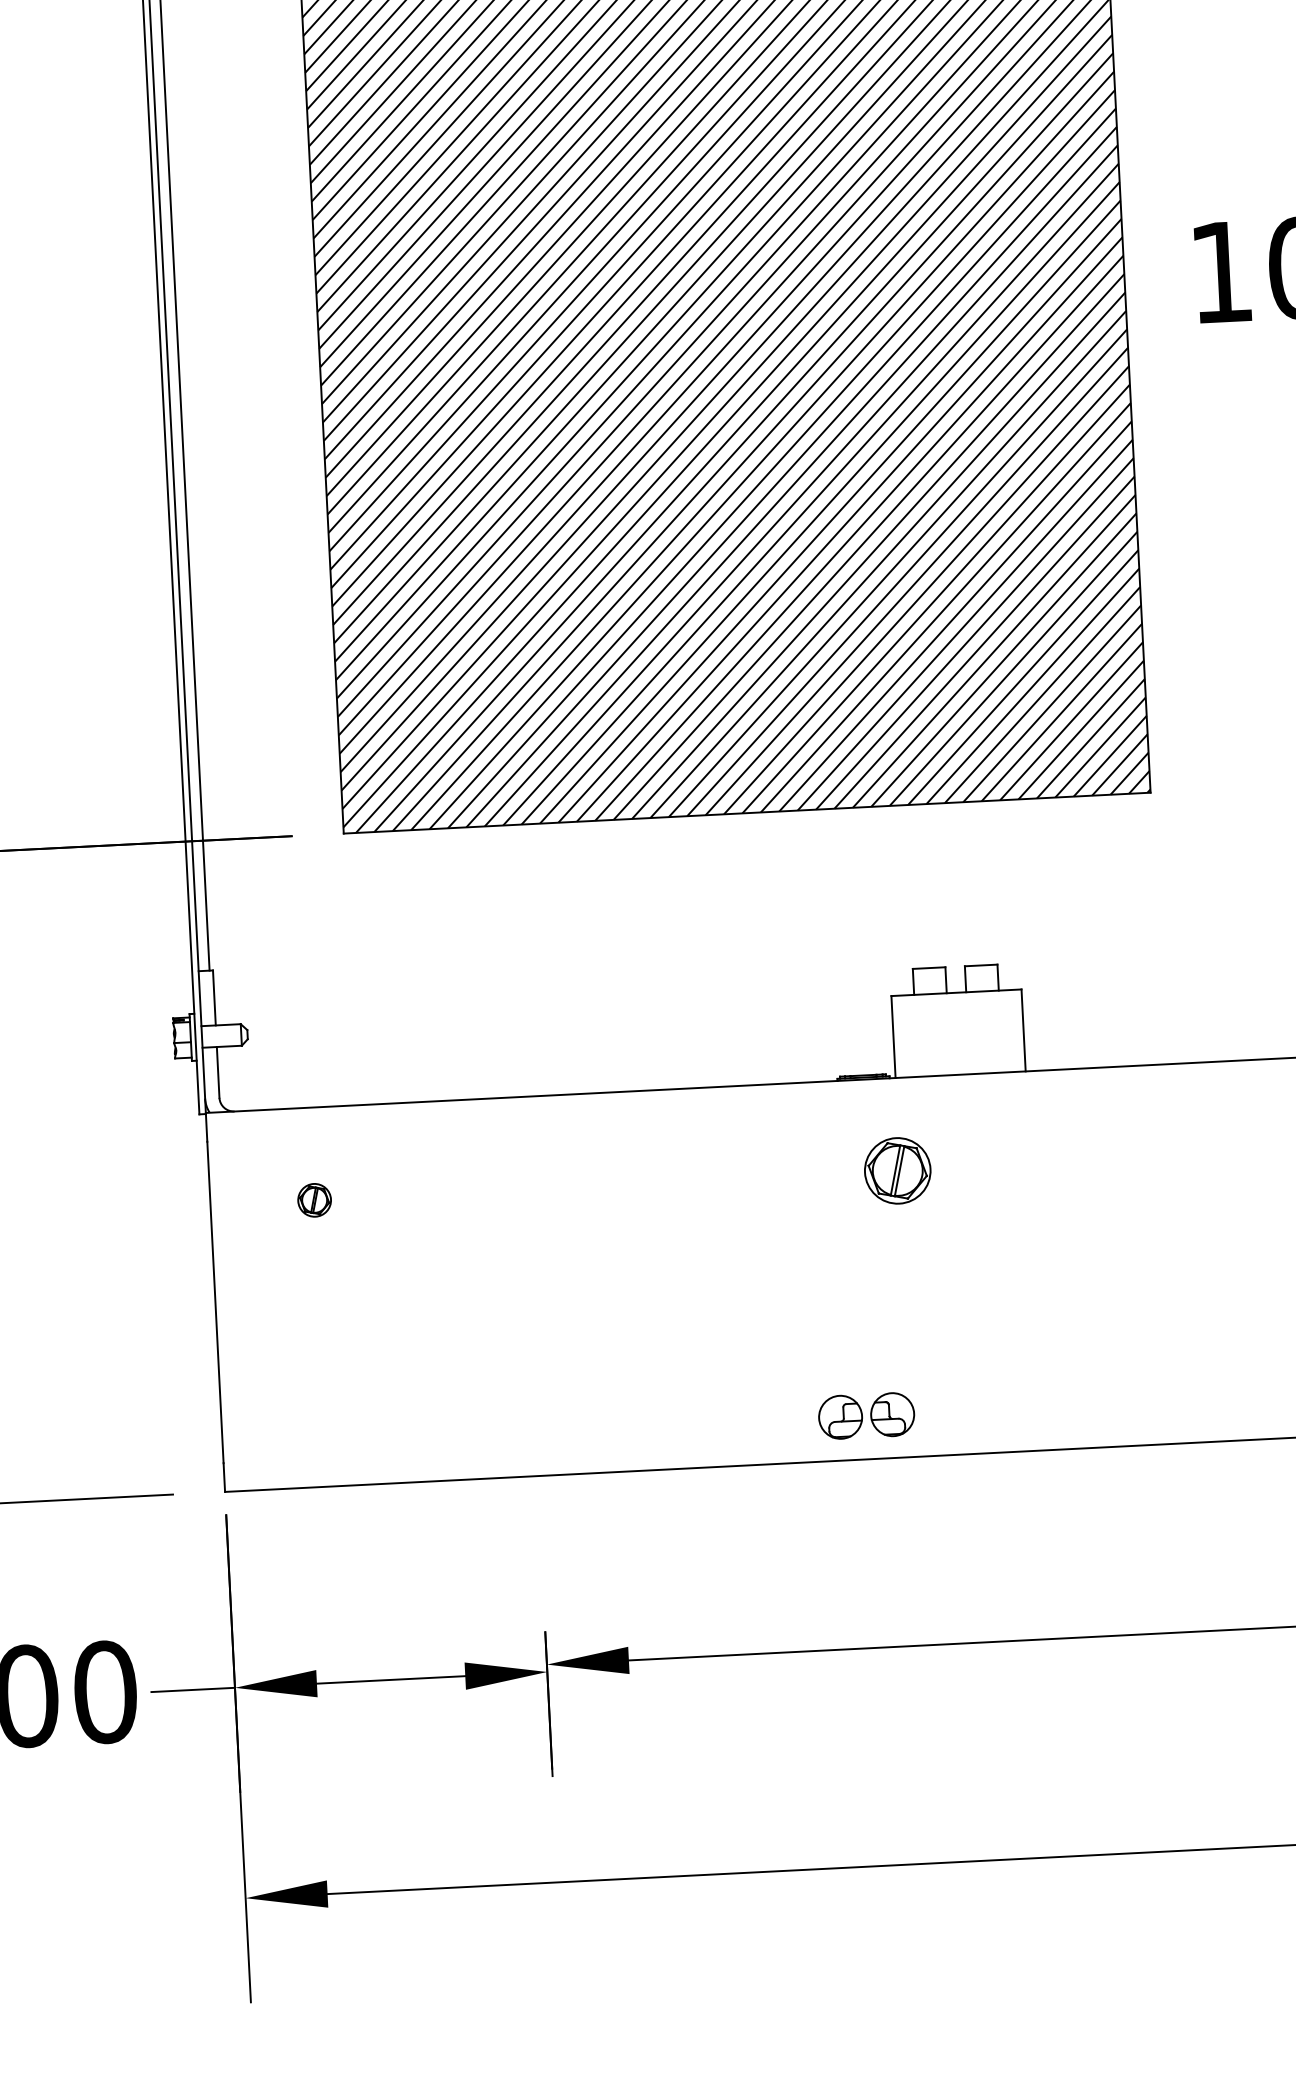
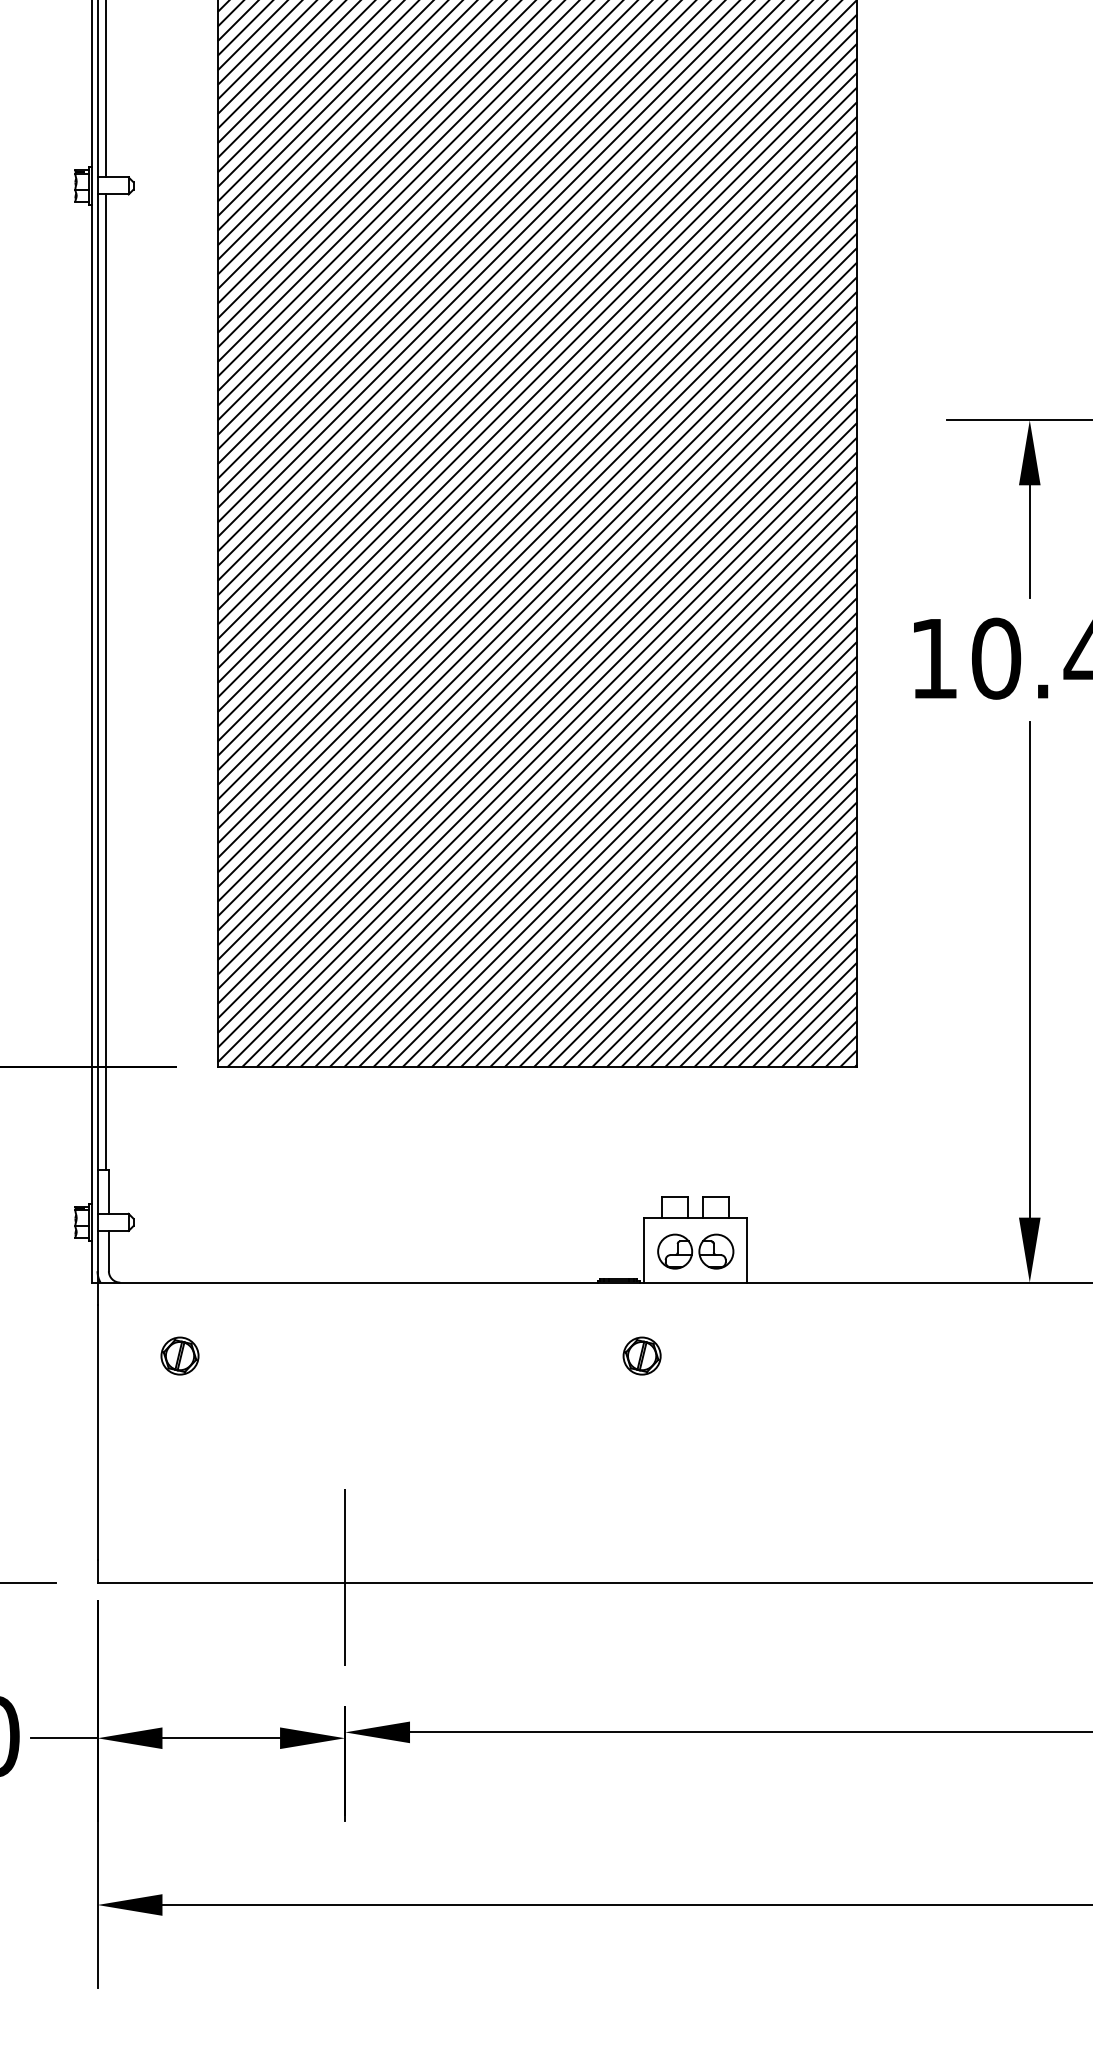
part: (896, 1170) -> (641, 1355), size x0.71
part: (313, 1199) -> (179, 1355), size x1.43
part: (866, 1415) -> (695, 1251), moved
line: (537, 1469) -> (345, 1577), added

